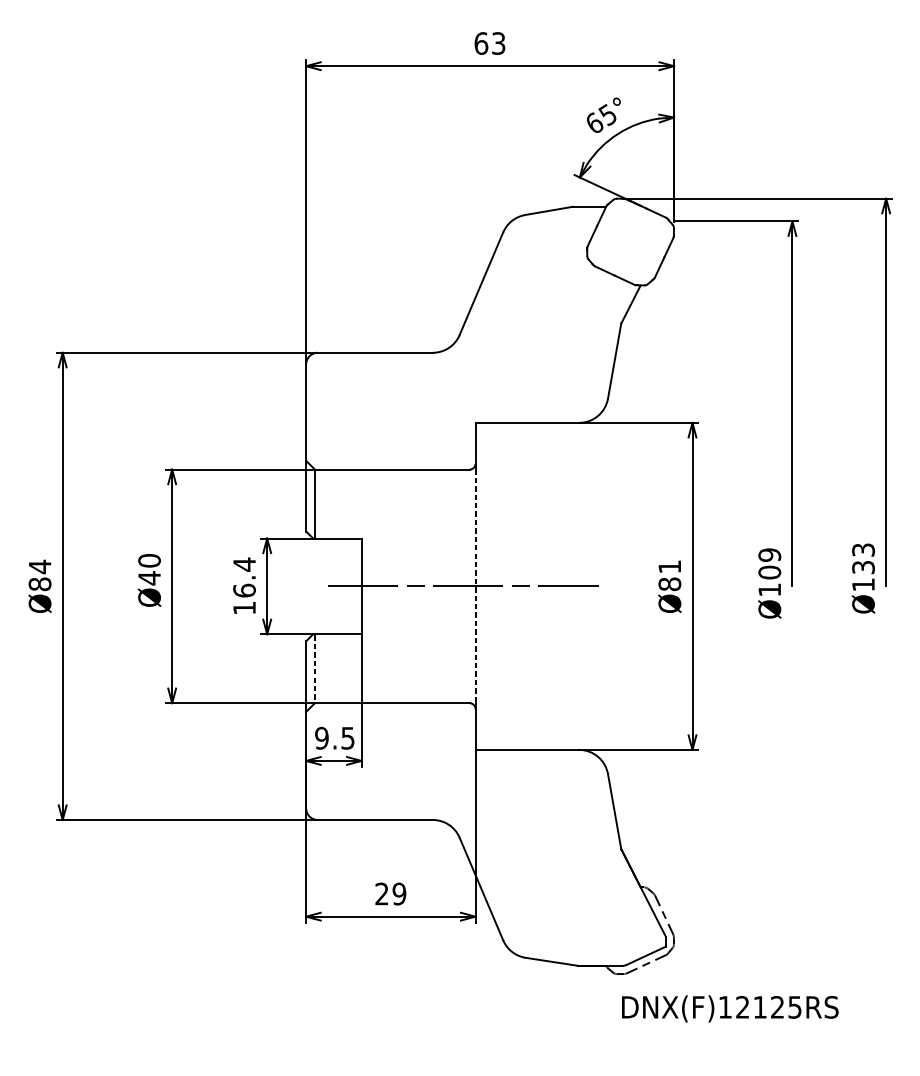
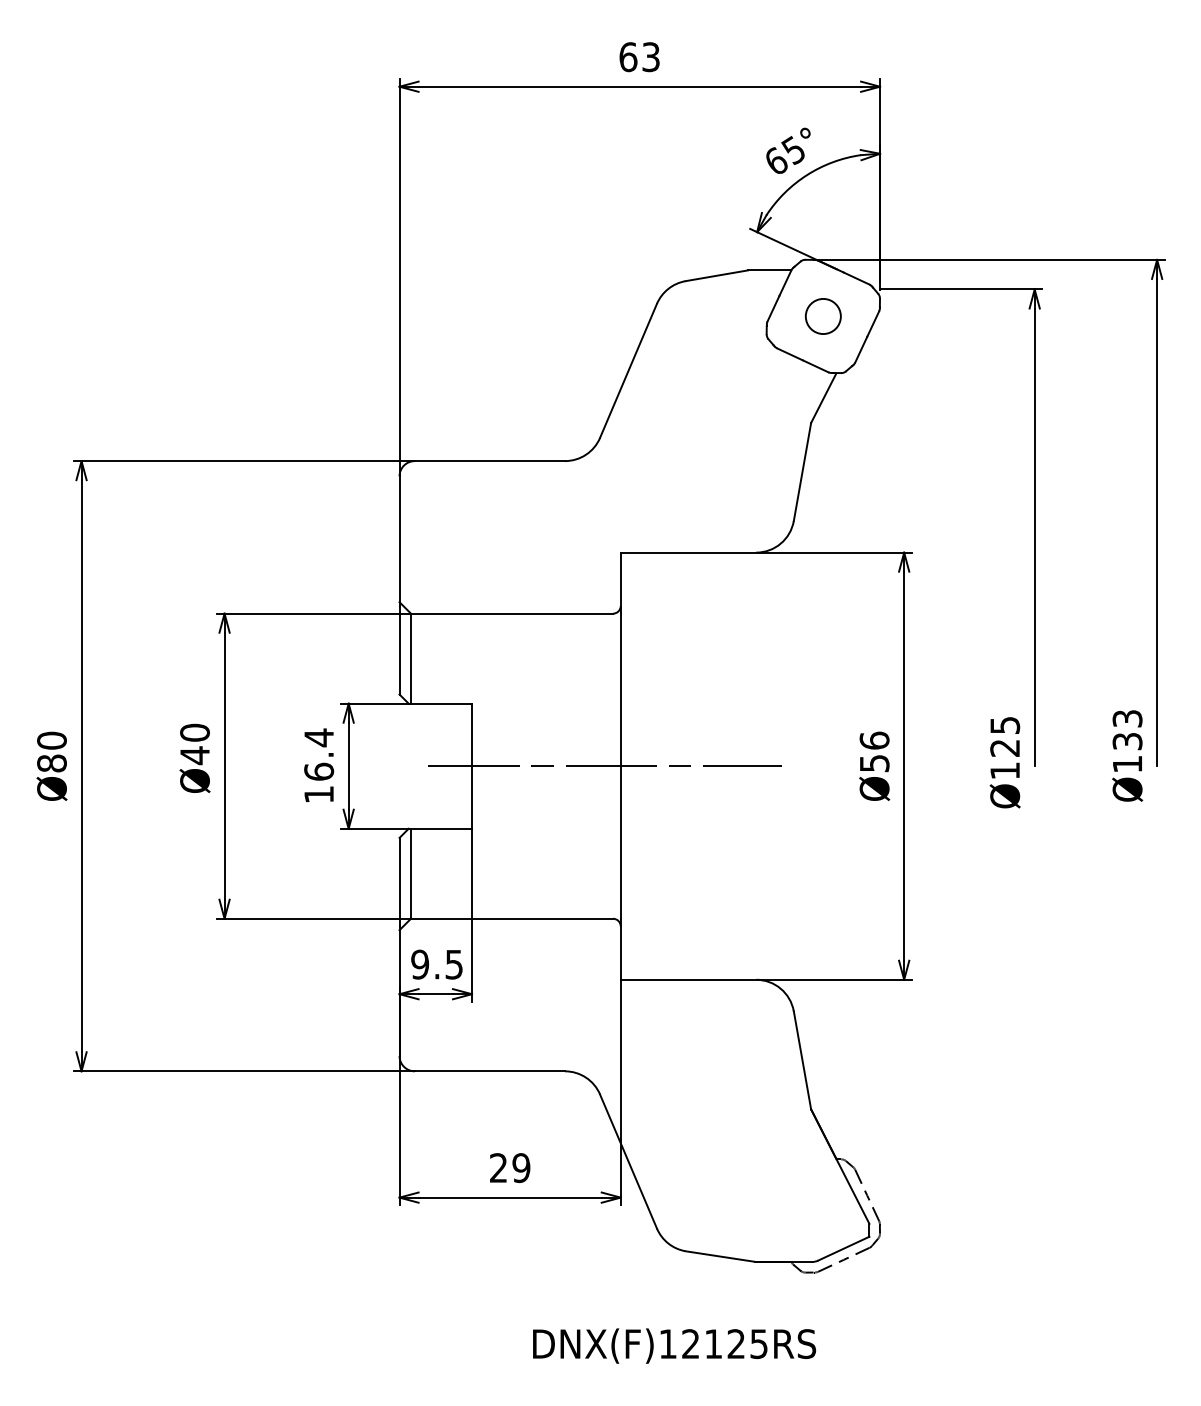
circle: (629, 242) -> (822, 316), added
text: (770, 563) -> (1005, 736), Ø109 -> Ø125
text: (39, 566) -> (51, 740), Ø84 -> Ø80
text: (669, 575) -> (874, 751), Ø81 -> Ø56
line: (475, 586) -> (620, 766), dashed -> solid
line: (315, 670) -> (411, 875), dashed -> solid
text: (730, 1008) -> (674, 1345), moved

